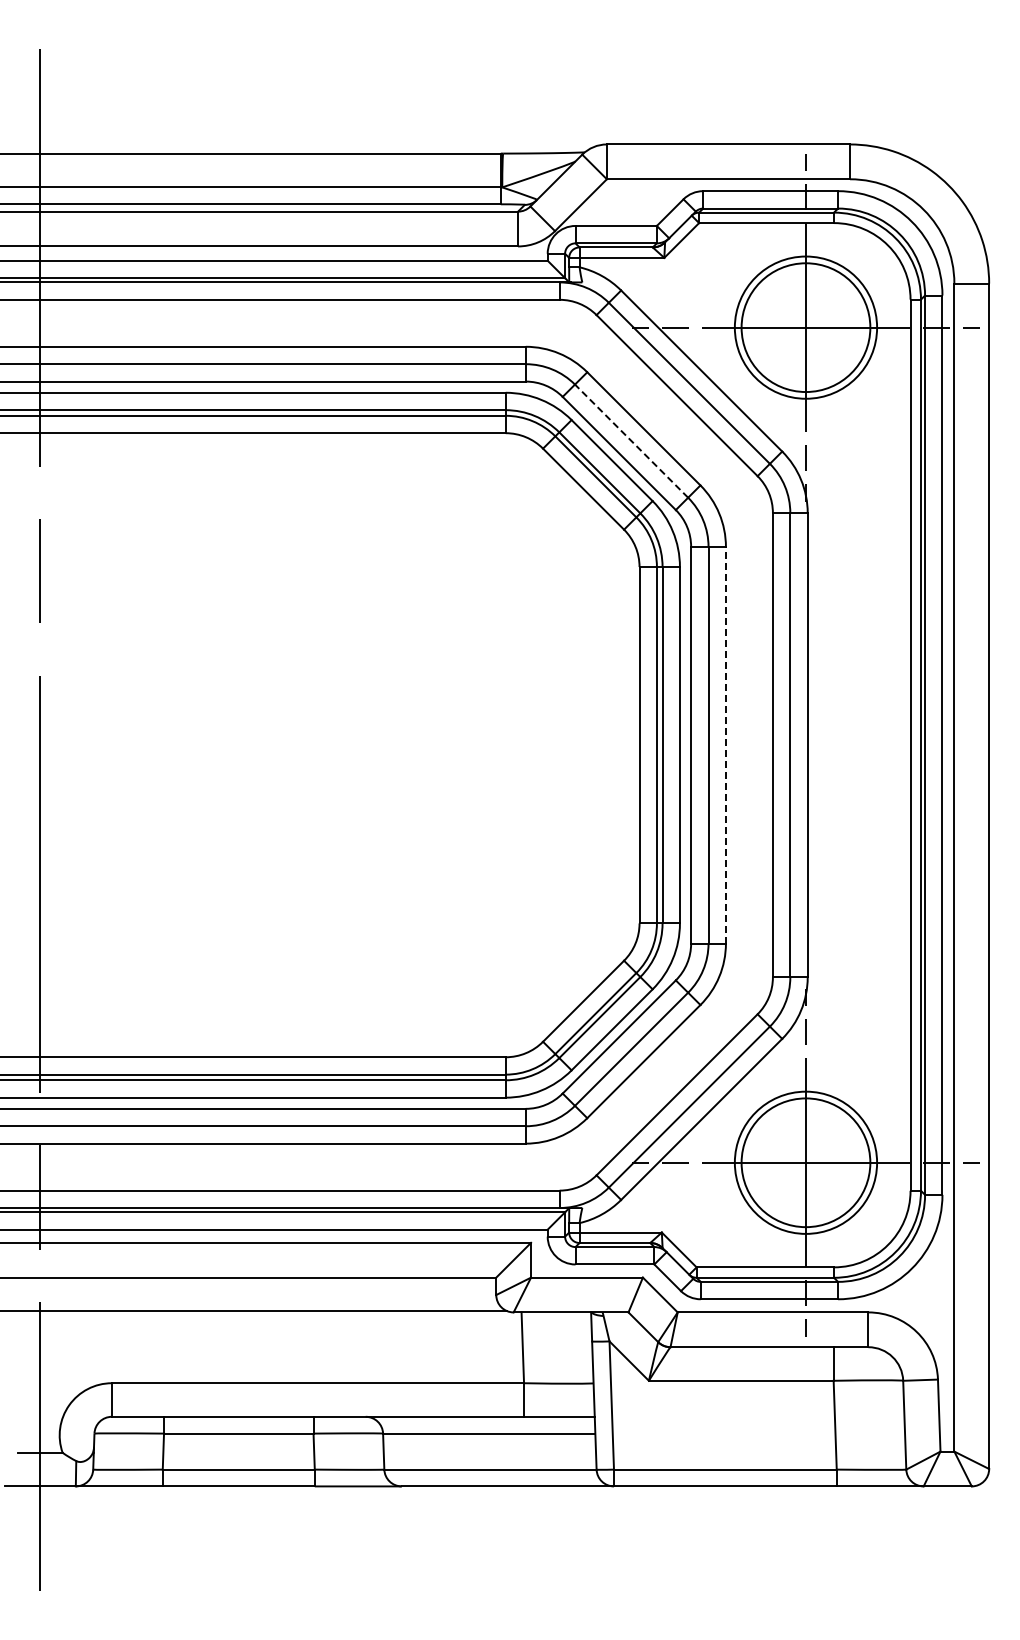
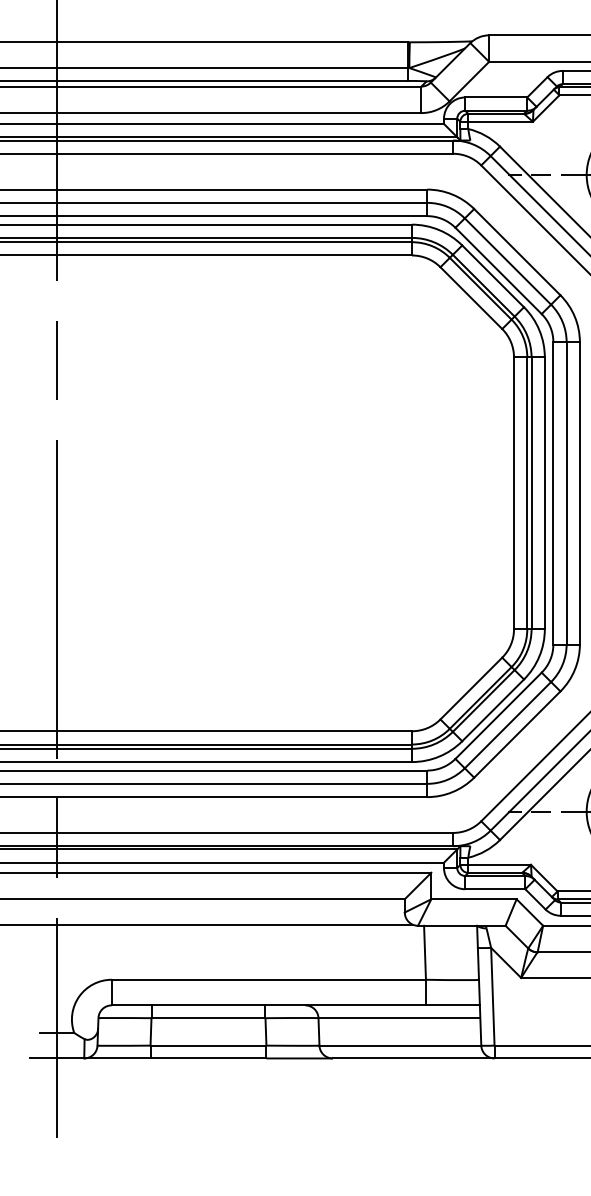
line: (631, 440) -> (507, 261), dashed -> solid
line: (725, 744) -> (579, 492), dashed -> solid

